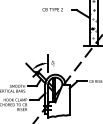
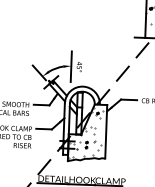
hatch: (57, 100) -> (84, 131), added

